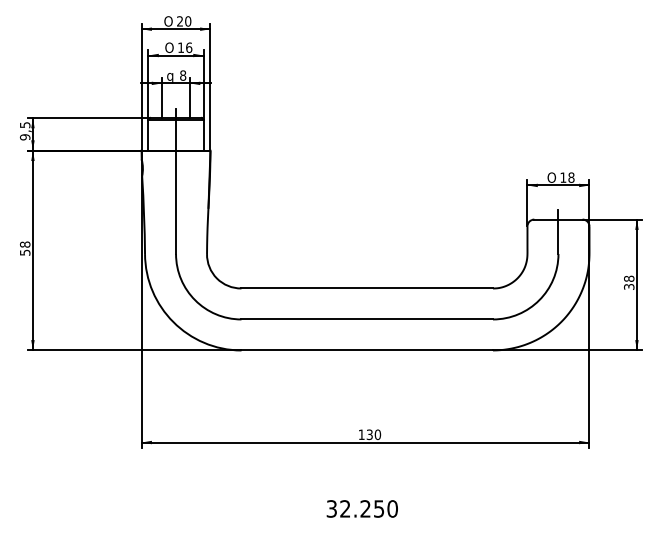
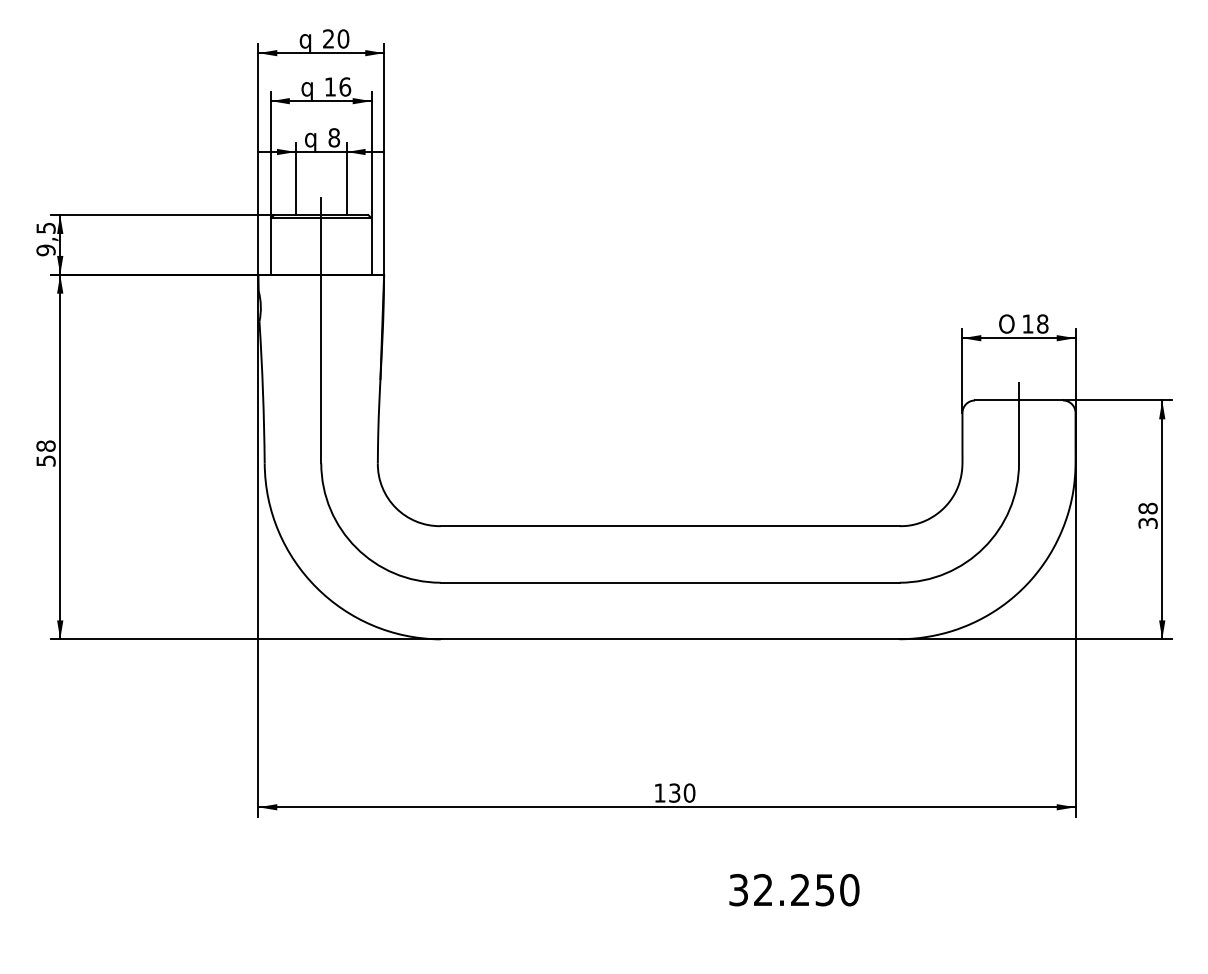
text: (168, 21) -> (307, 39), O -> q
text: (169, 48) -> (309, 88), O -> q
text: (361, 508) -> (792, 889), moved

